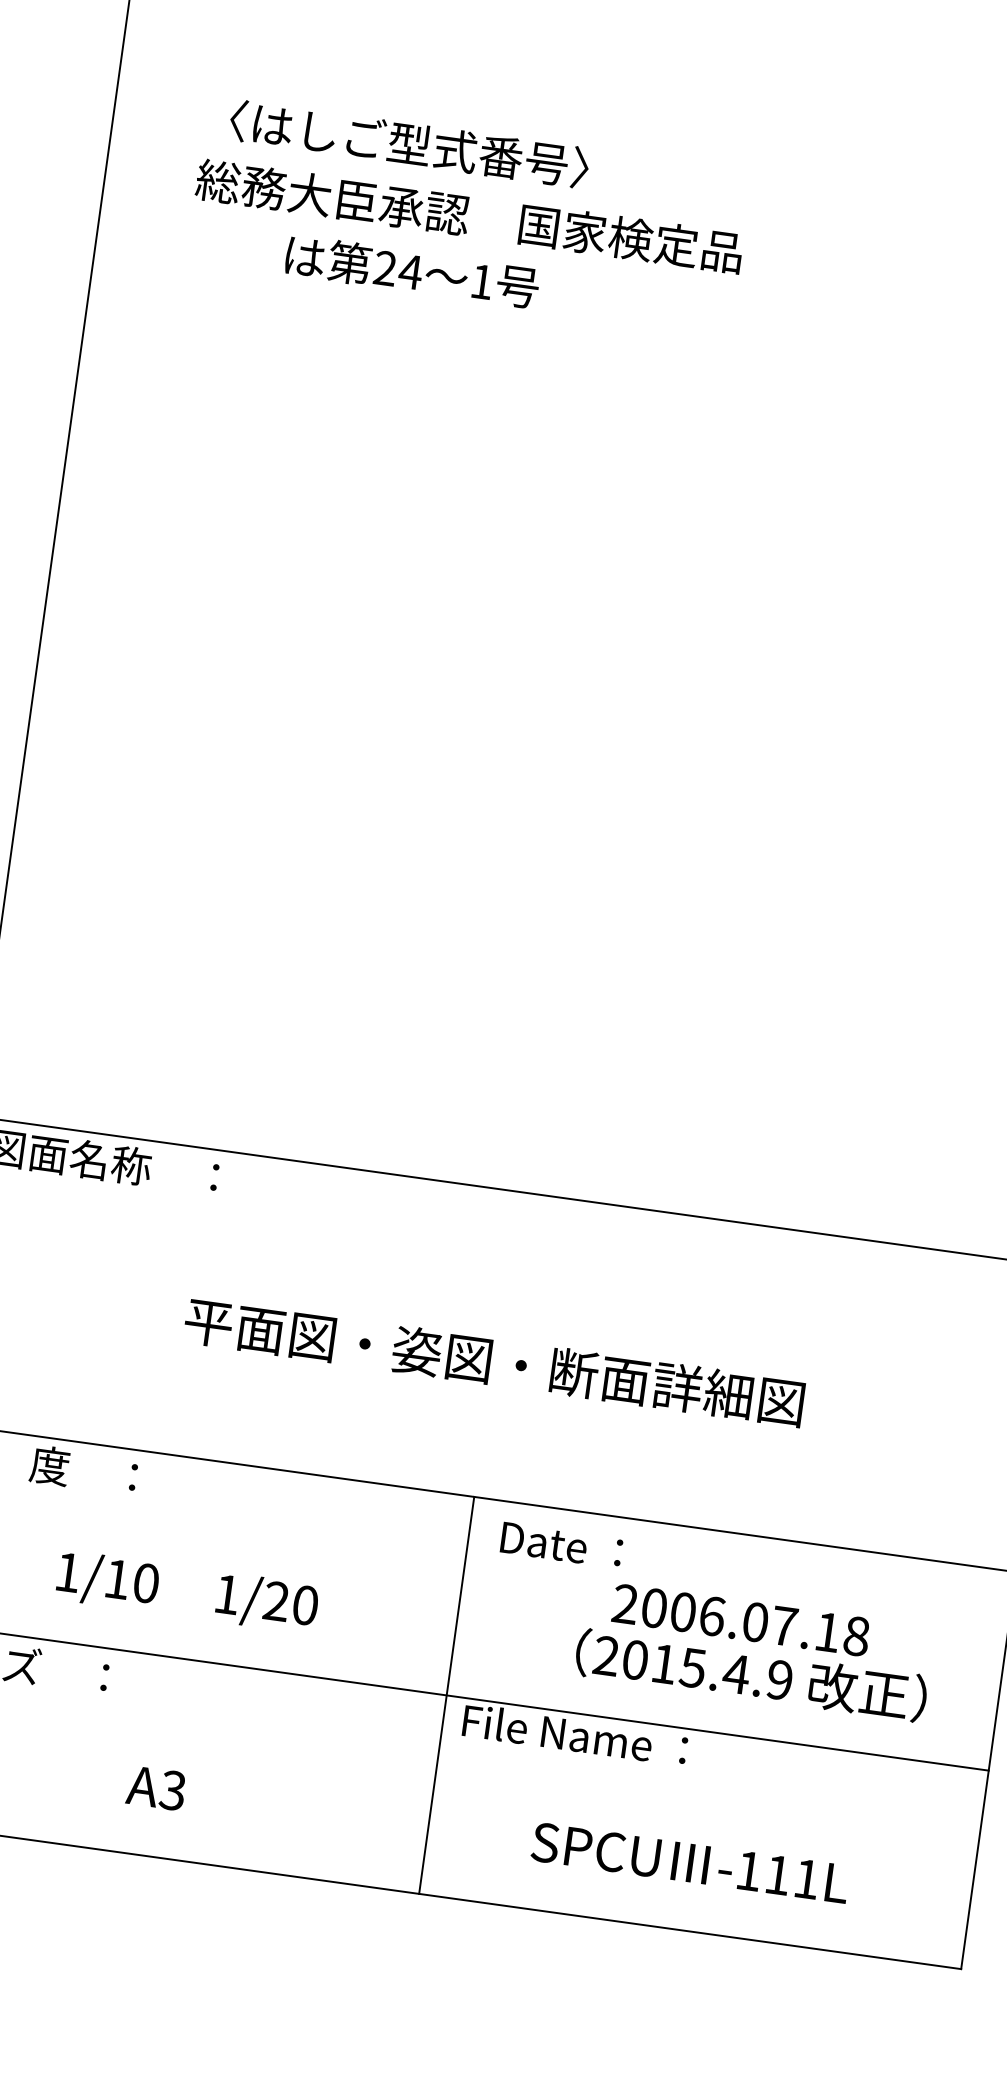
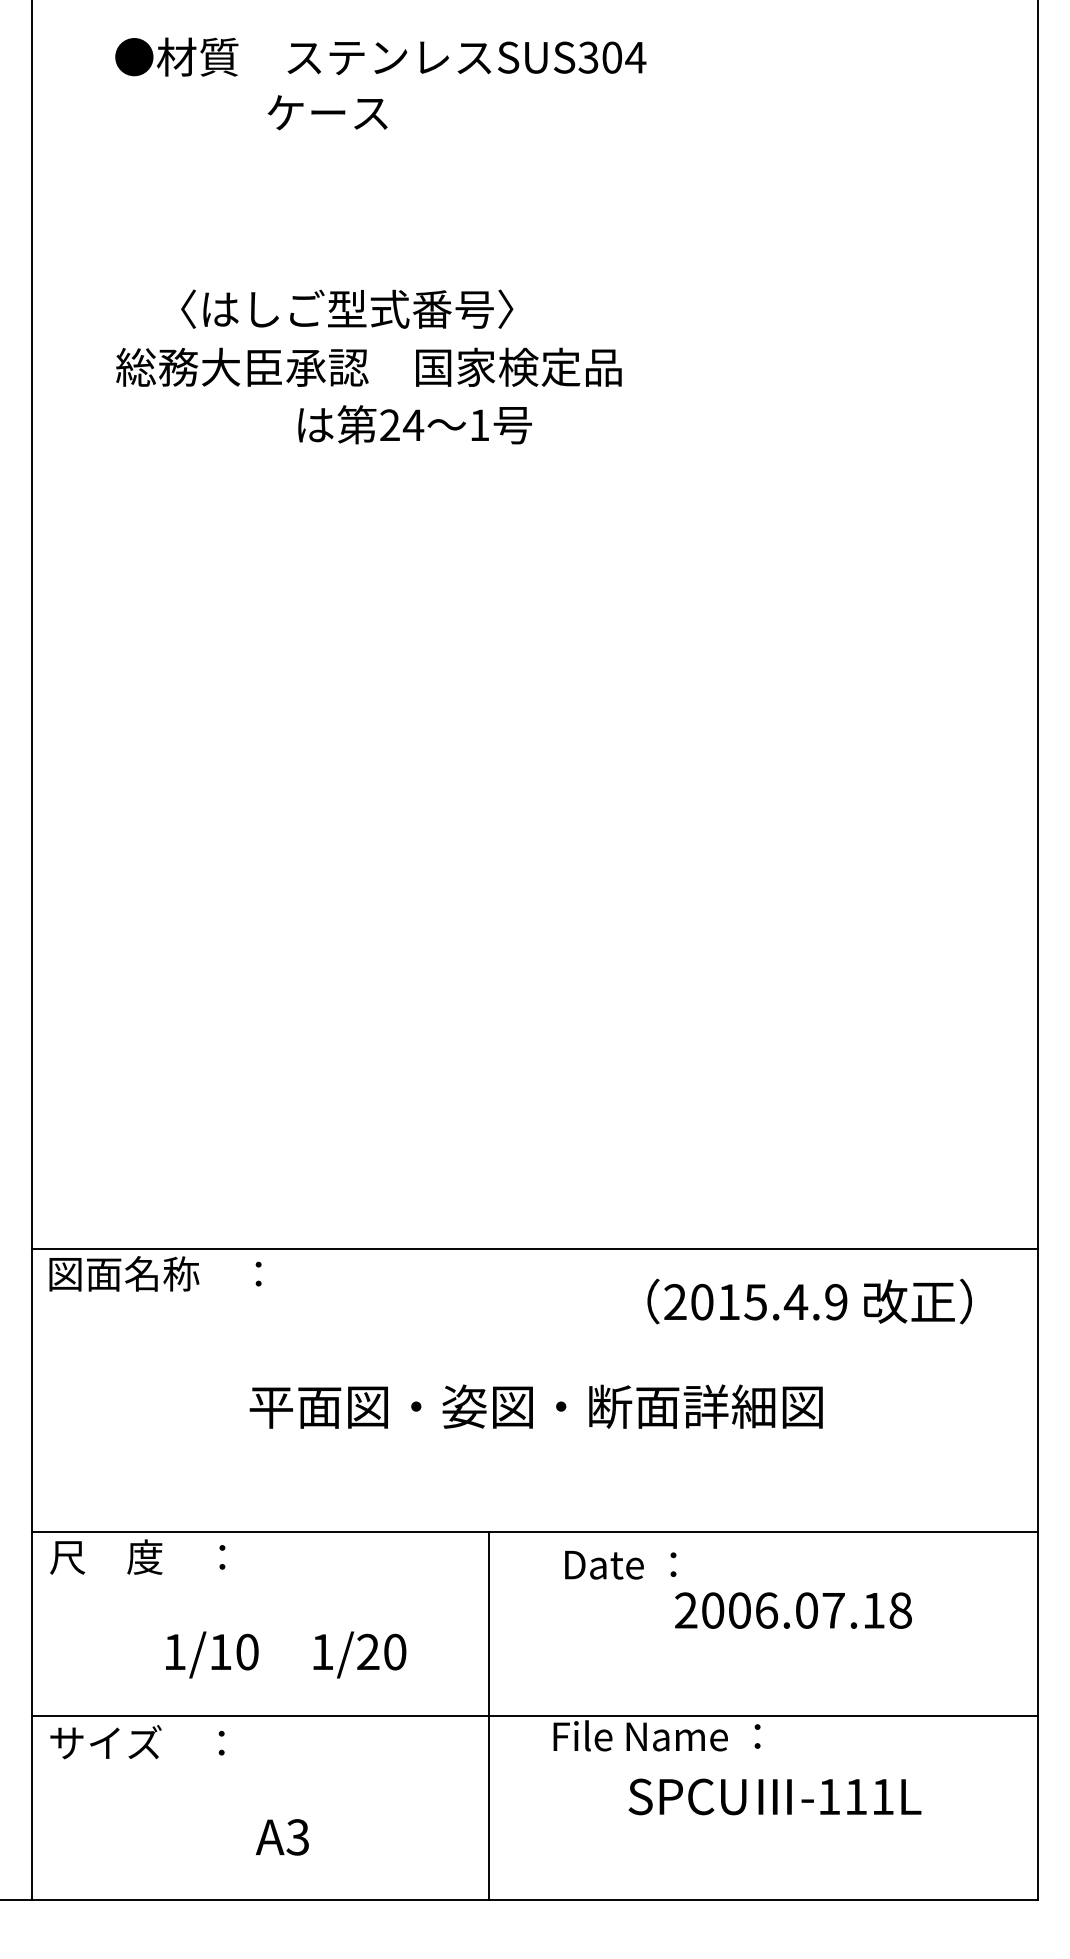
text: (409, 143) -> (347, 308), moved
text: (411, 271) -> (414, 424), moved
text: (751, 1675) -> (809, 1301), moved
line: (447, 1695) -> (489, 1716), moved
text: (689, 1862) -> (774, 1796), moved

